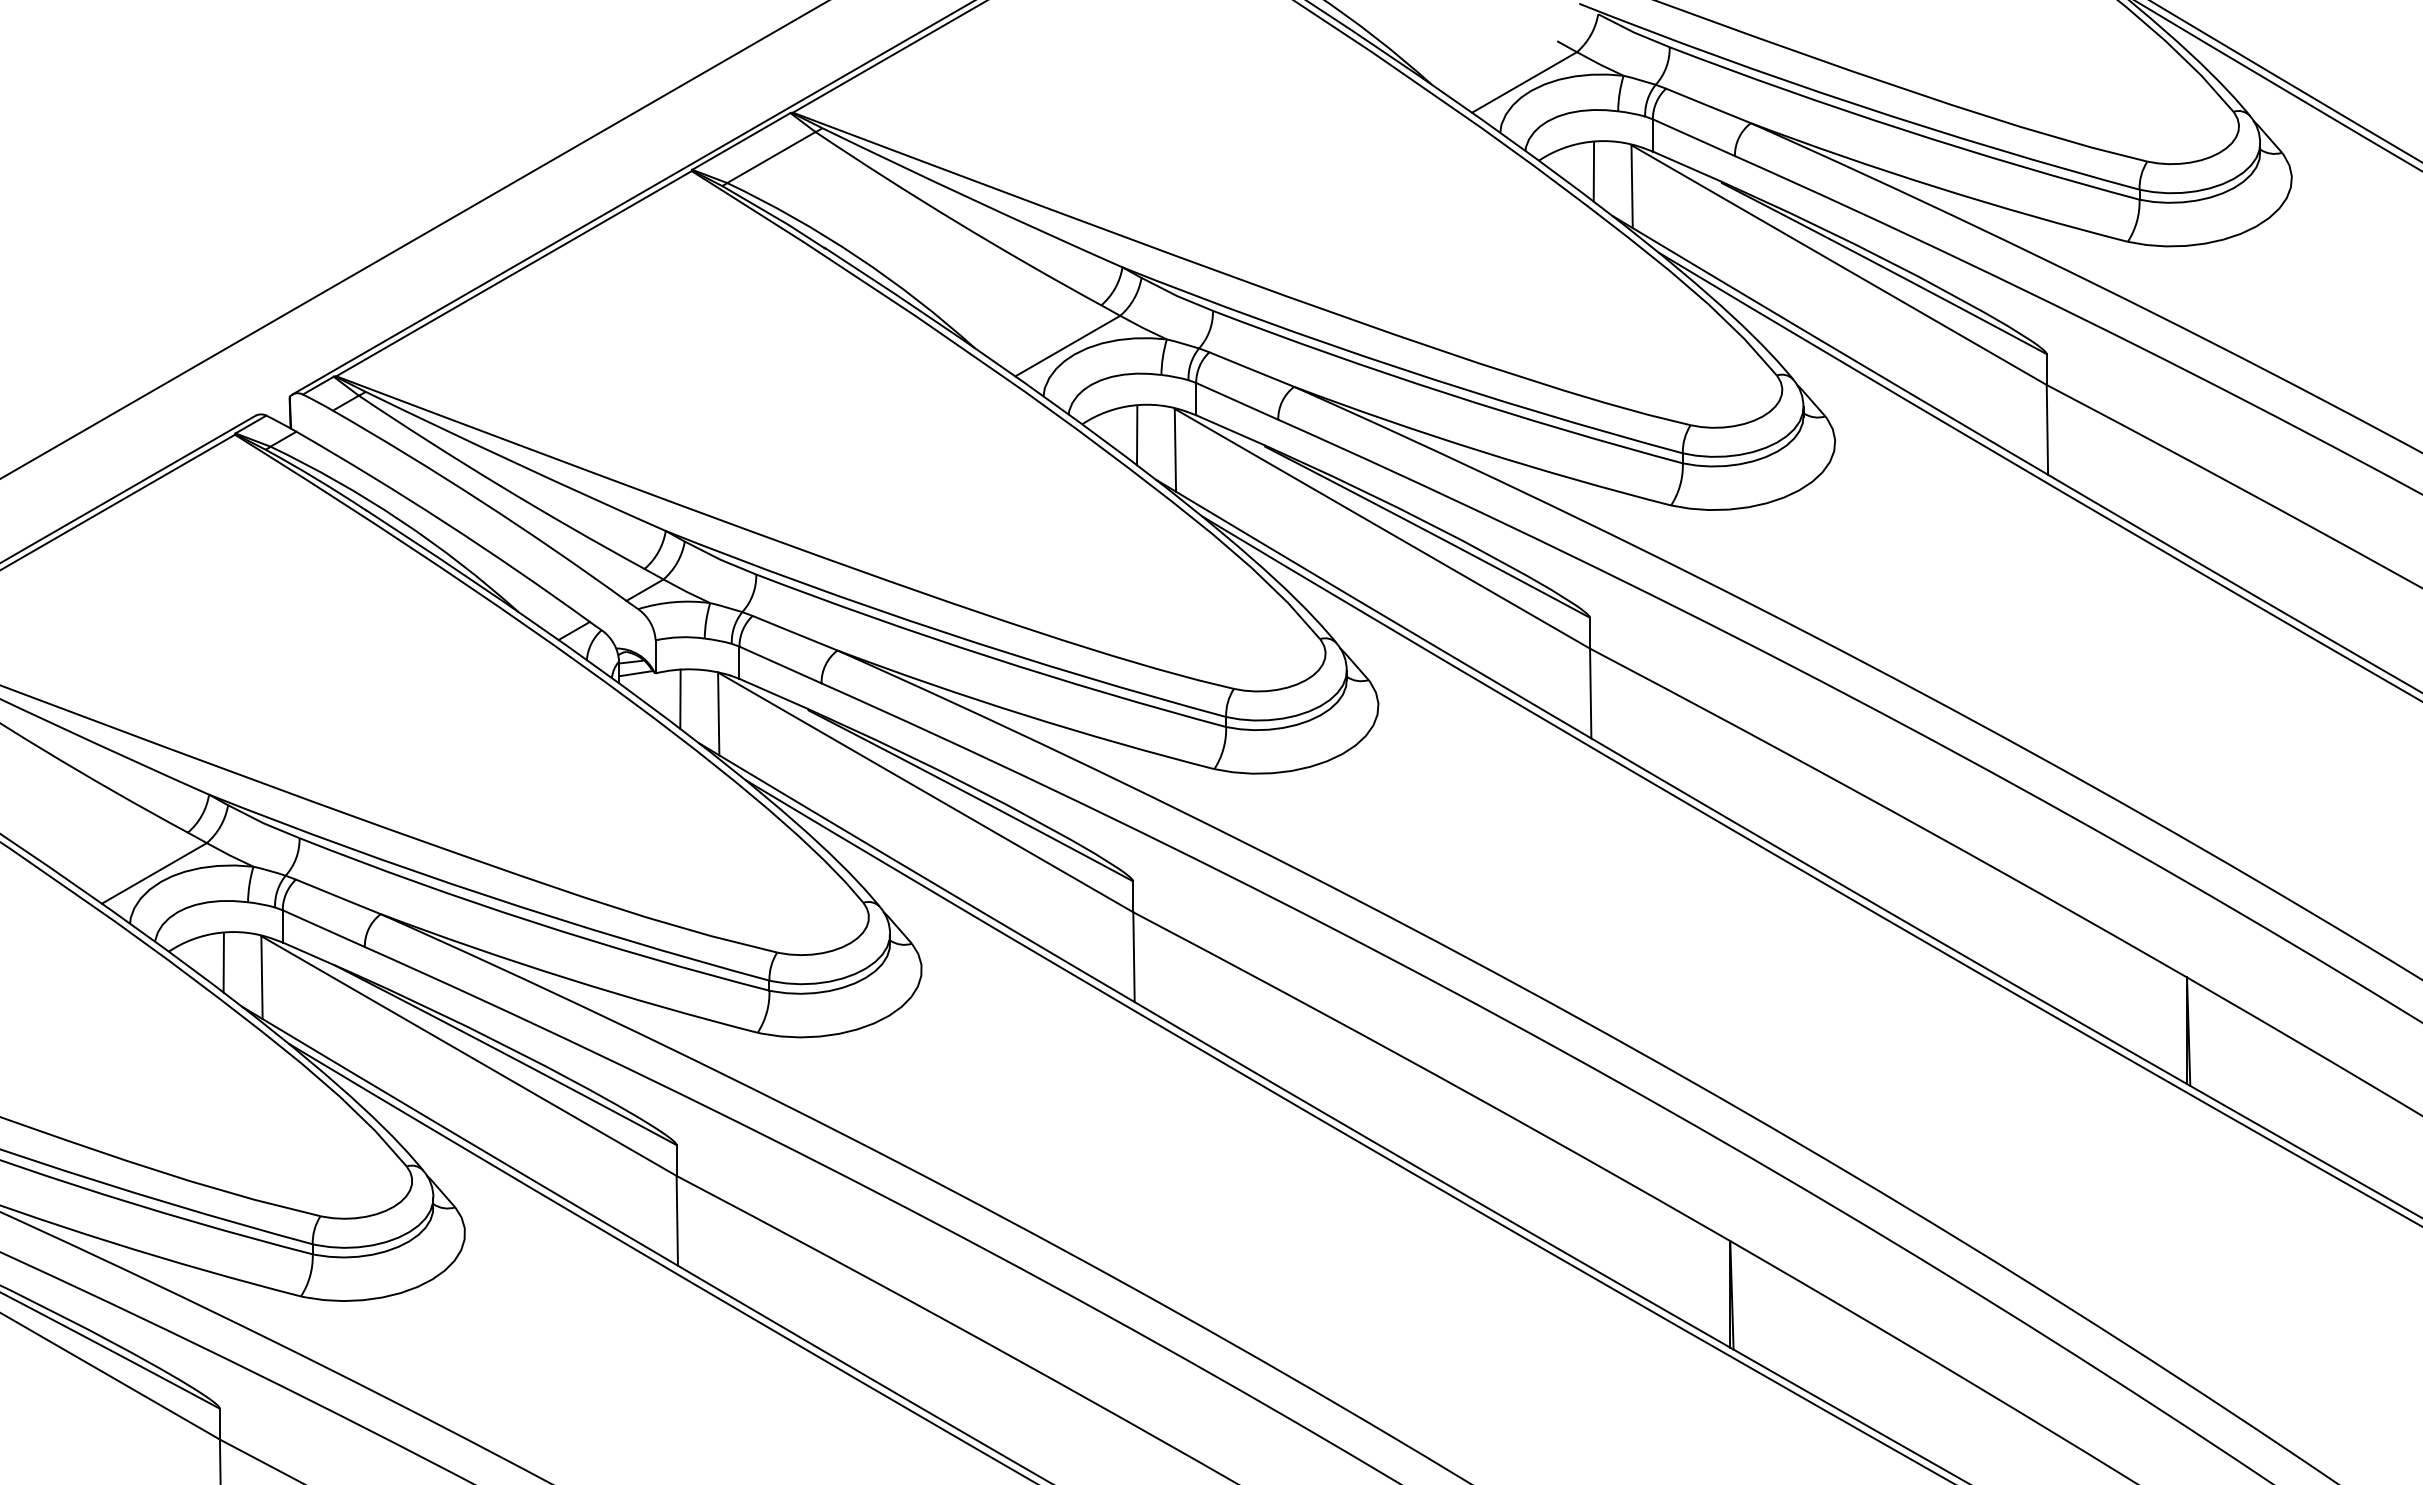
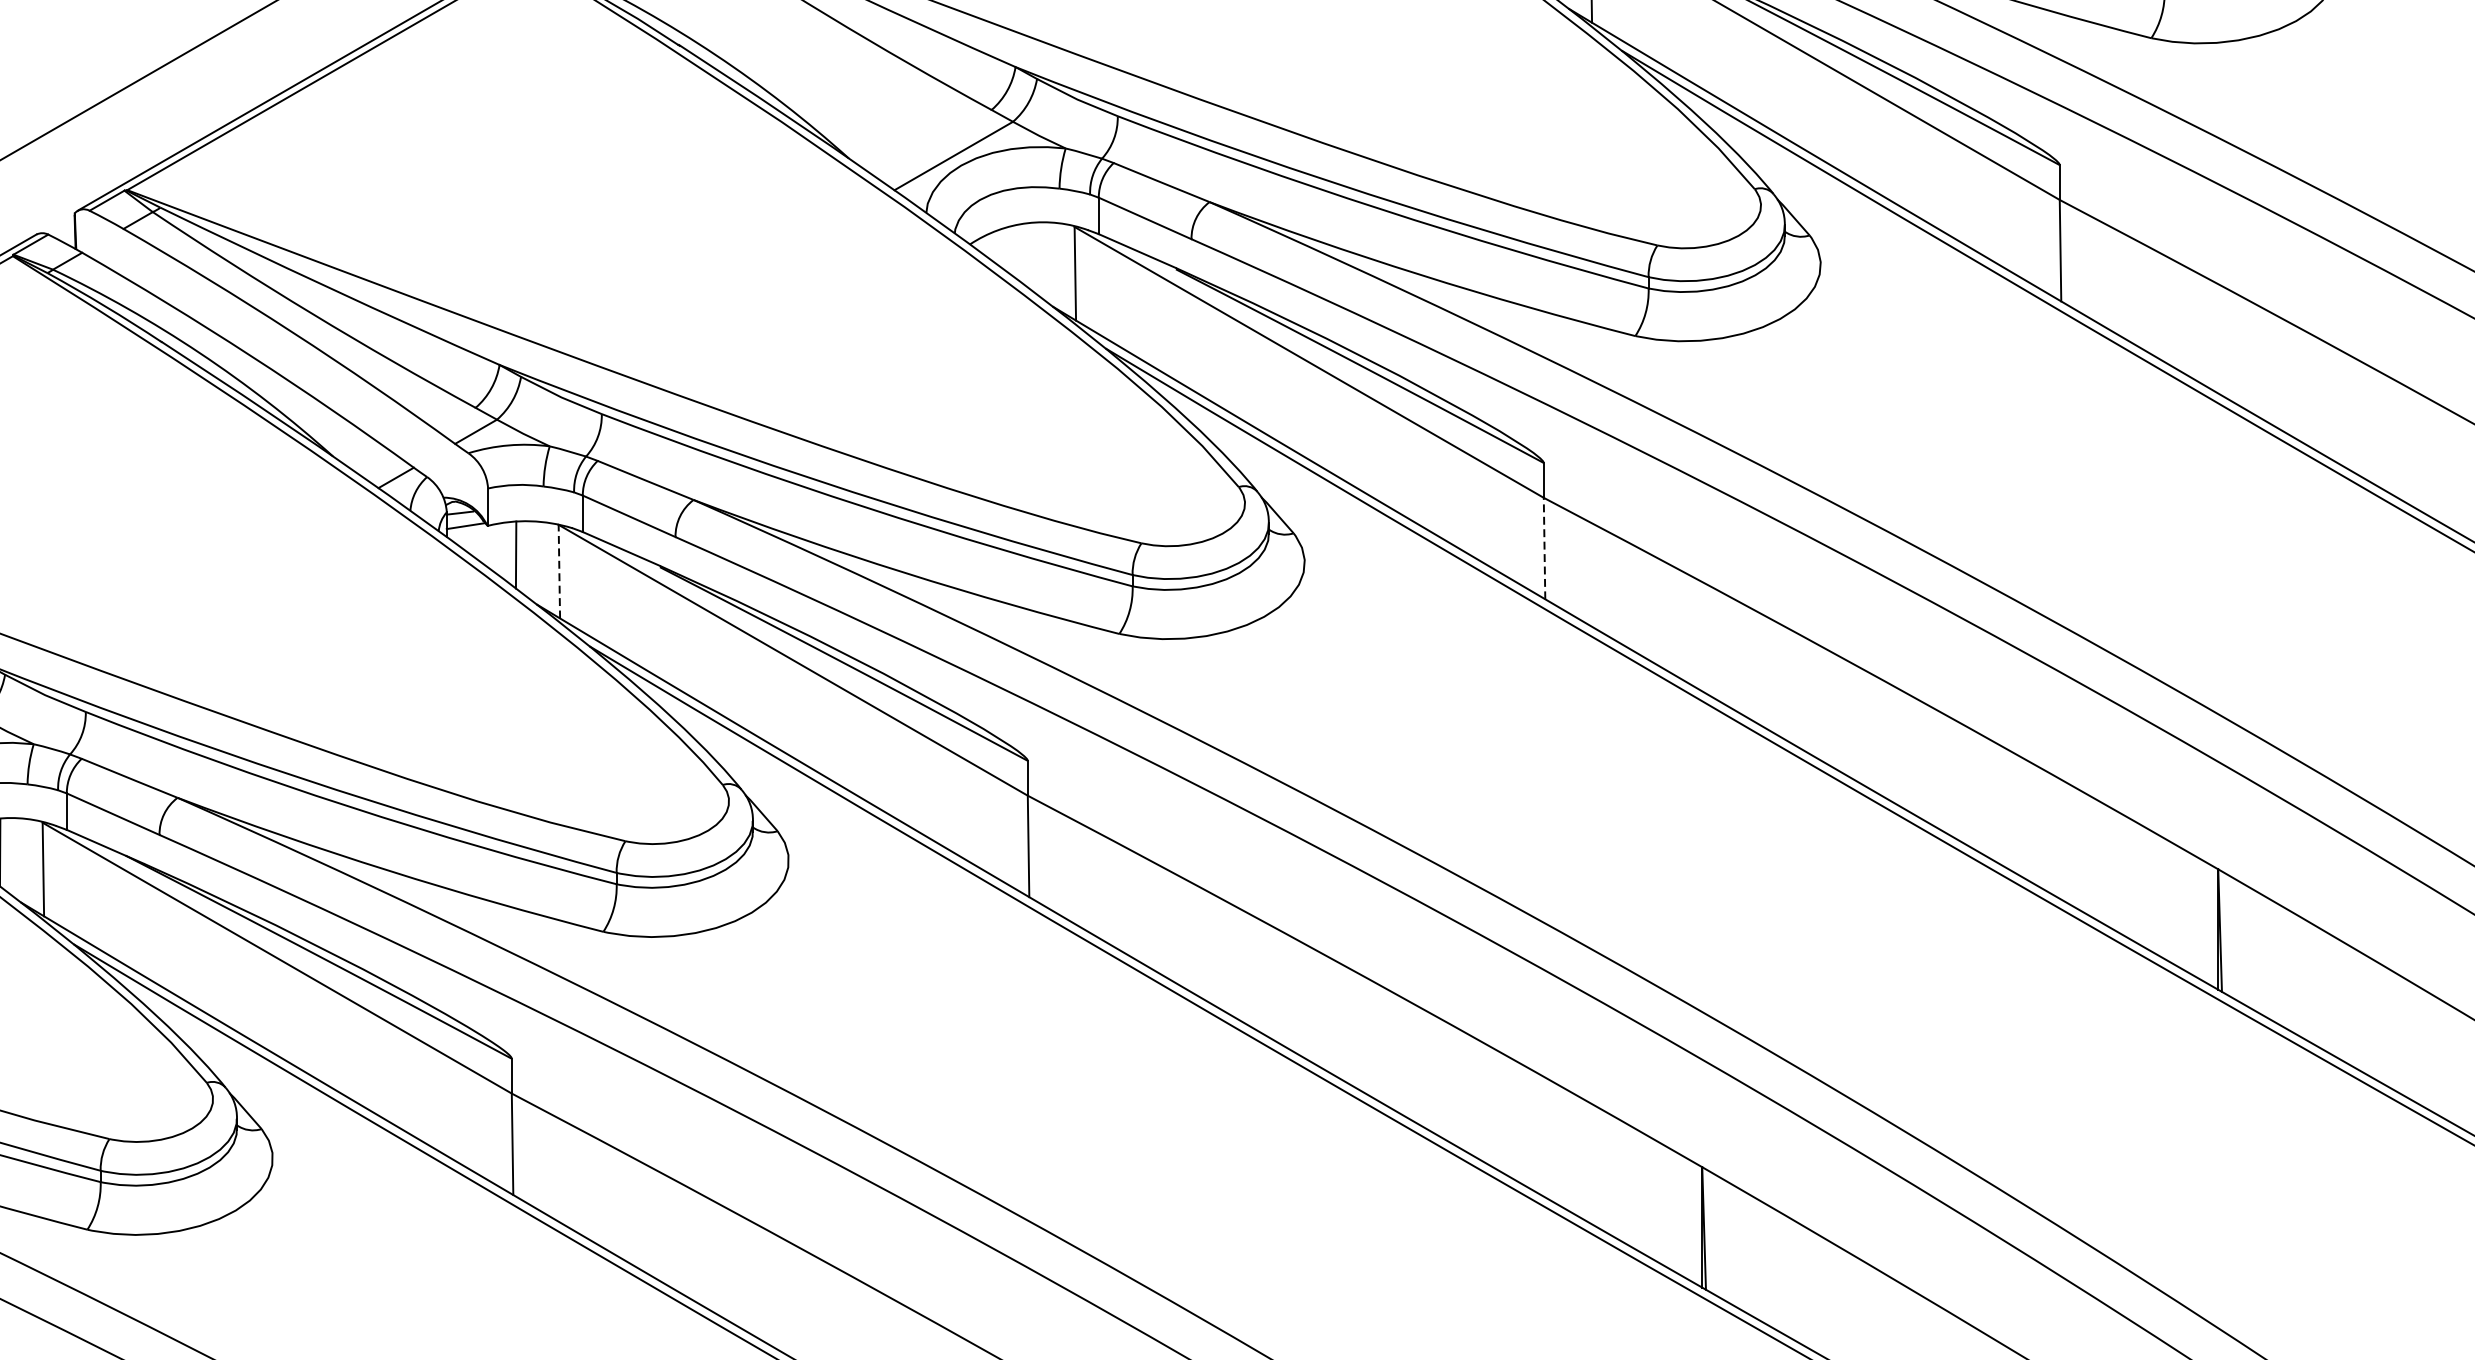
line: (1137, 435) -> (1032, 257), removed
line: (1590, 693) -> (1544, 548), solid -> dashed
line: (718, 713) -> (559, 571), solid -> dashed

